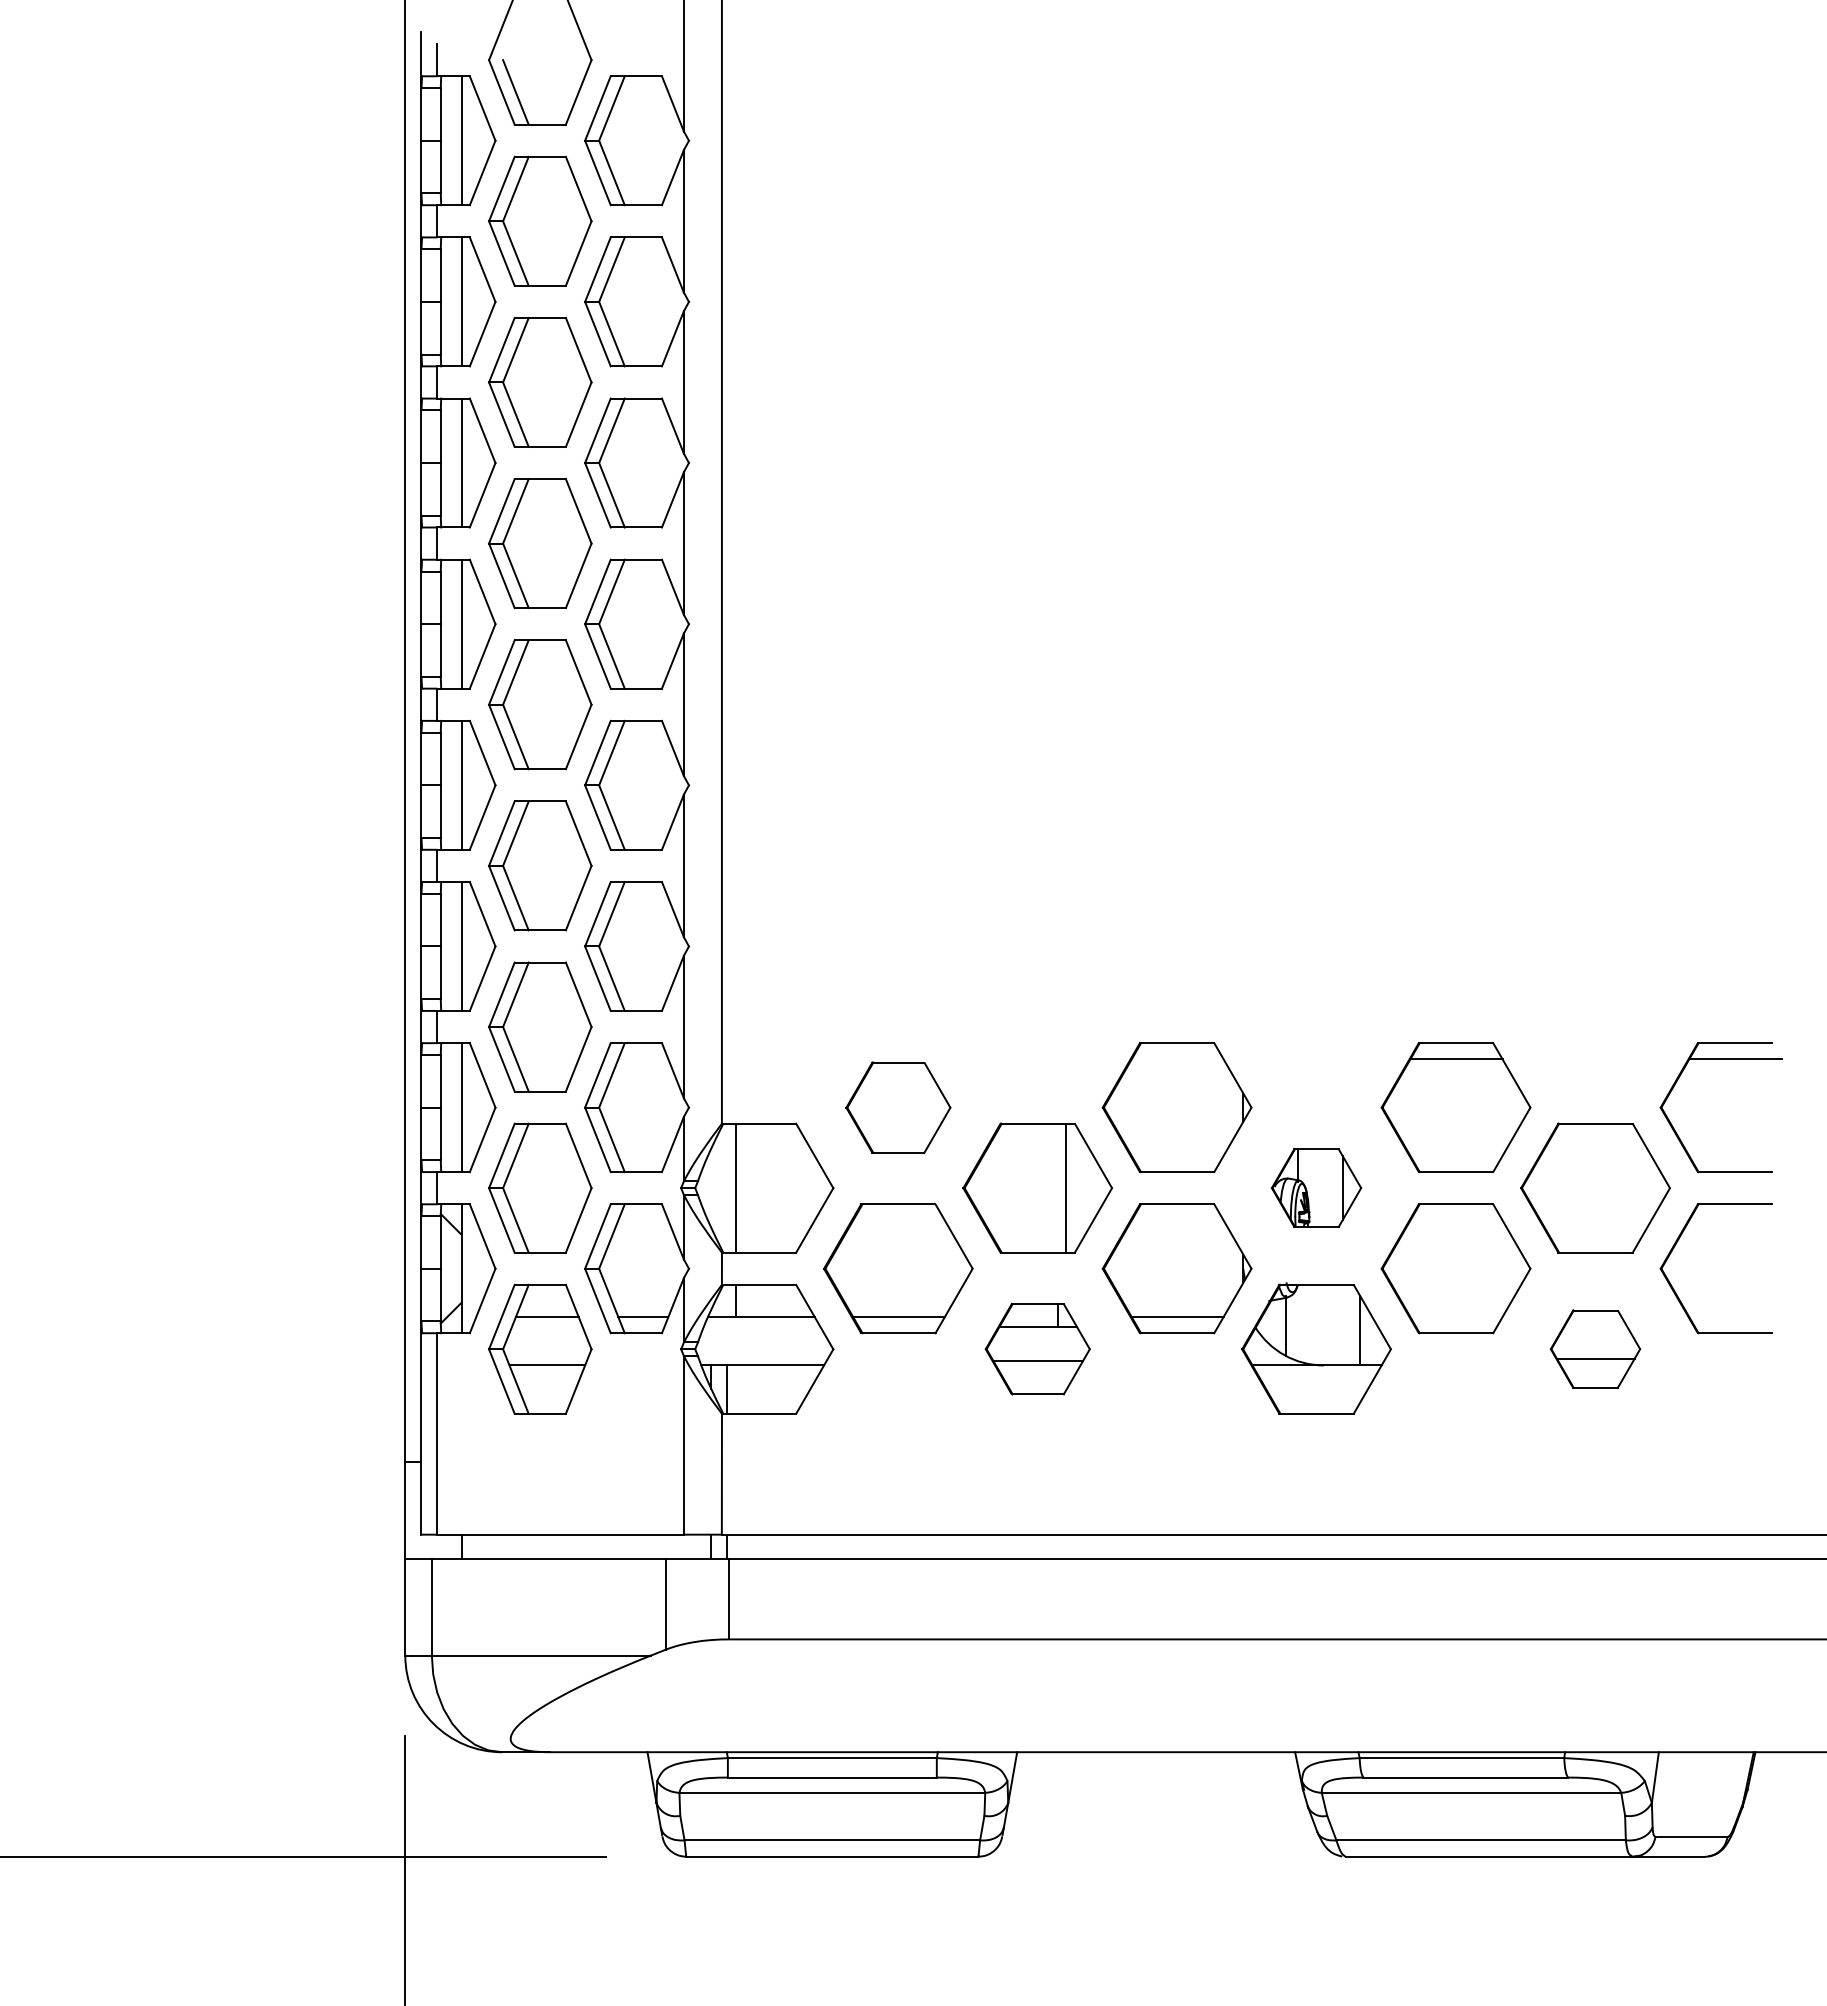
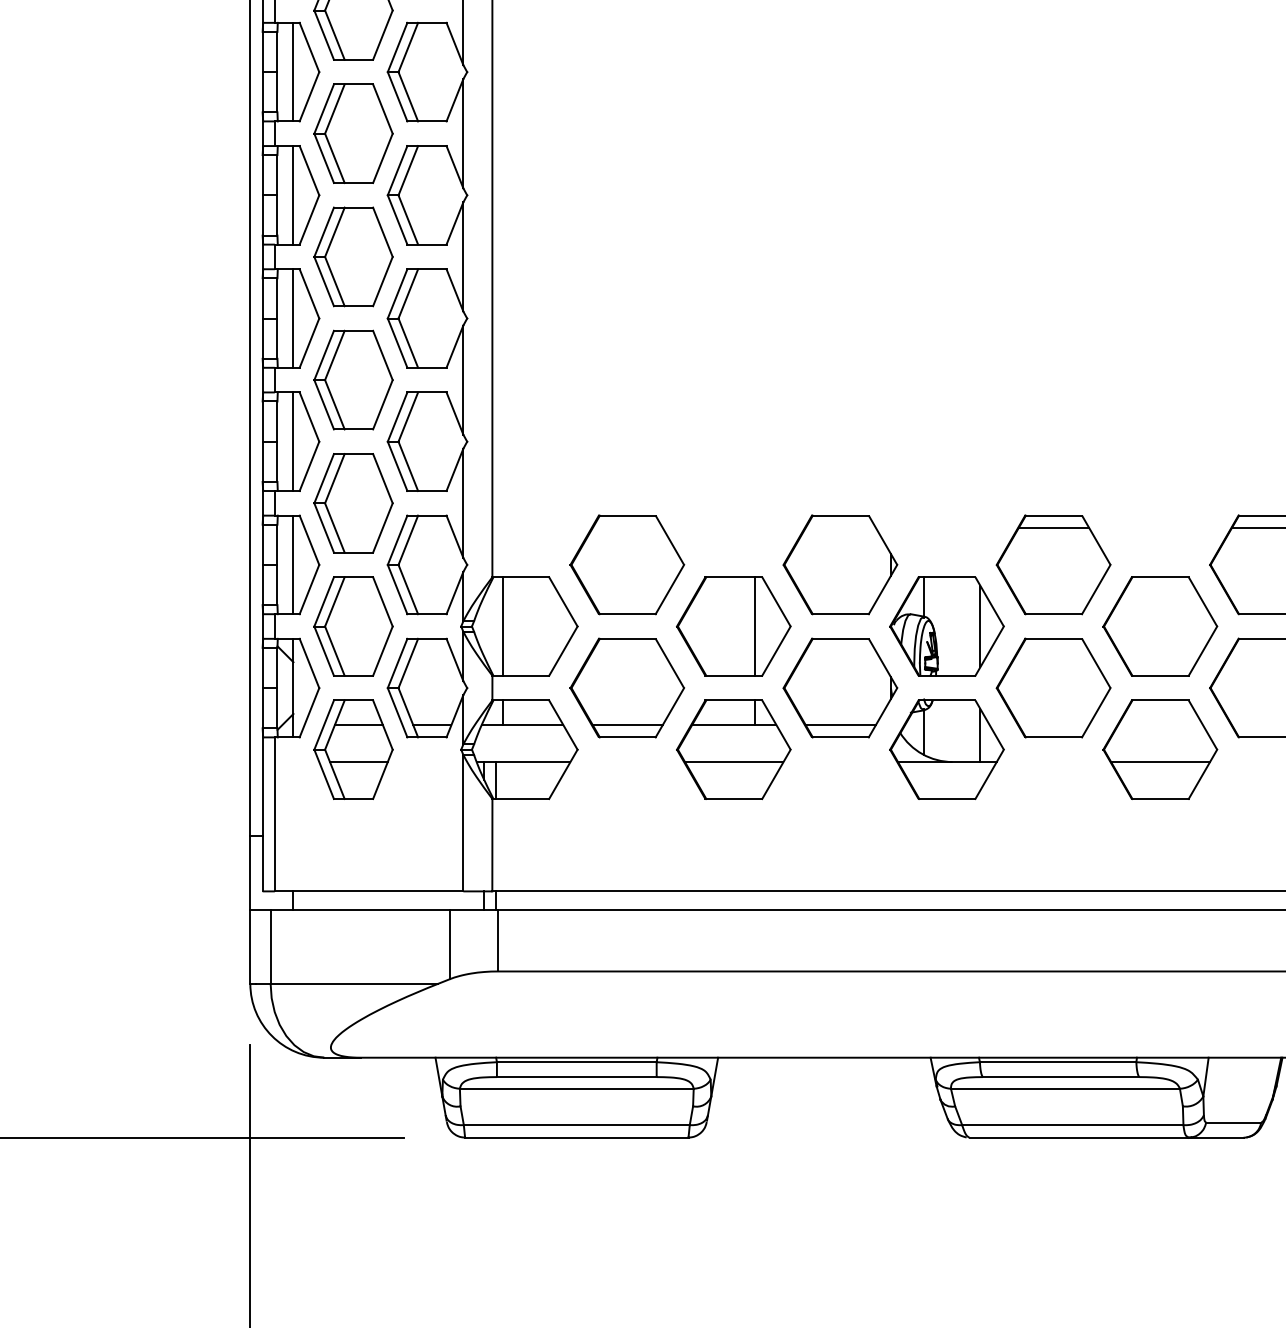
part: (898, 1107) -> (627, 564), size x1.43
part: (1316, 1187) -> (946, 625), size x1.67
part: (1037, 1348) -> (733, 749), size x1.43
part: (1595, 1348) -> (1160, 749), size x1.67

